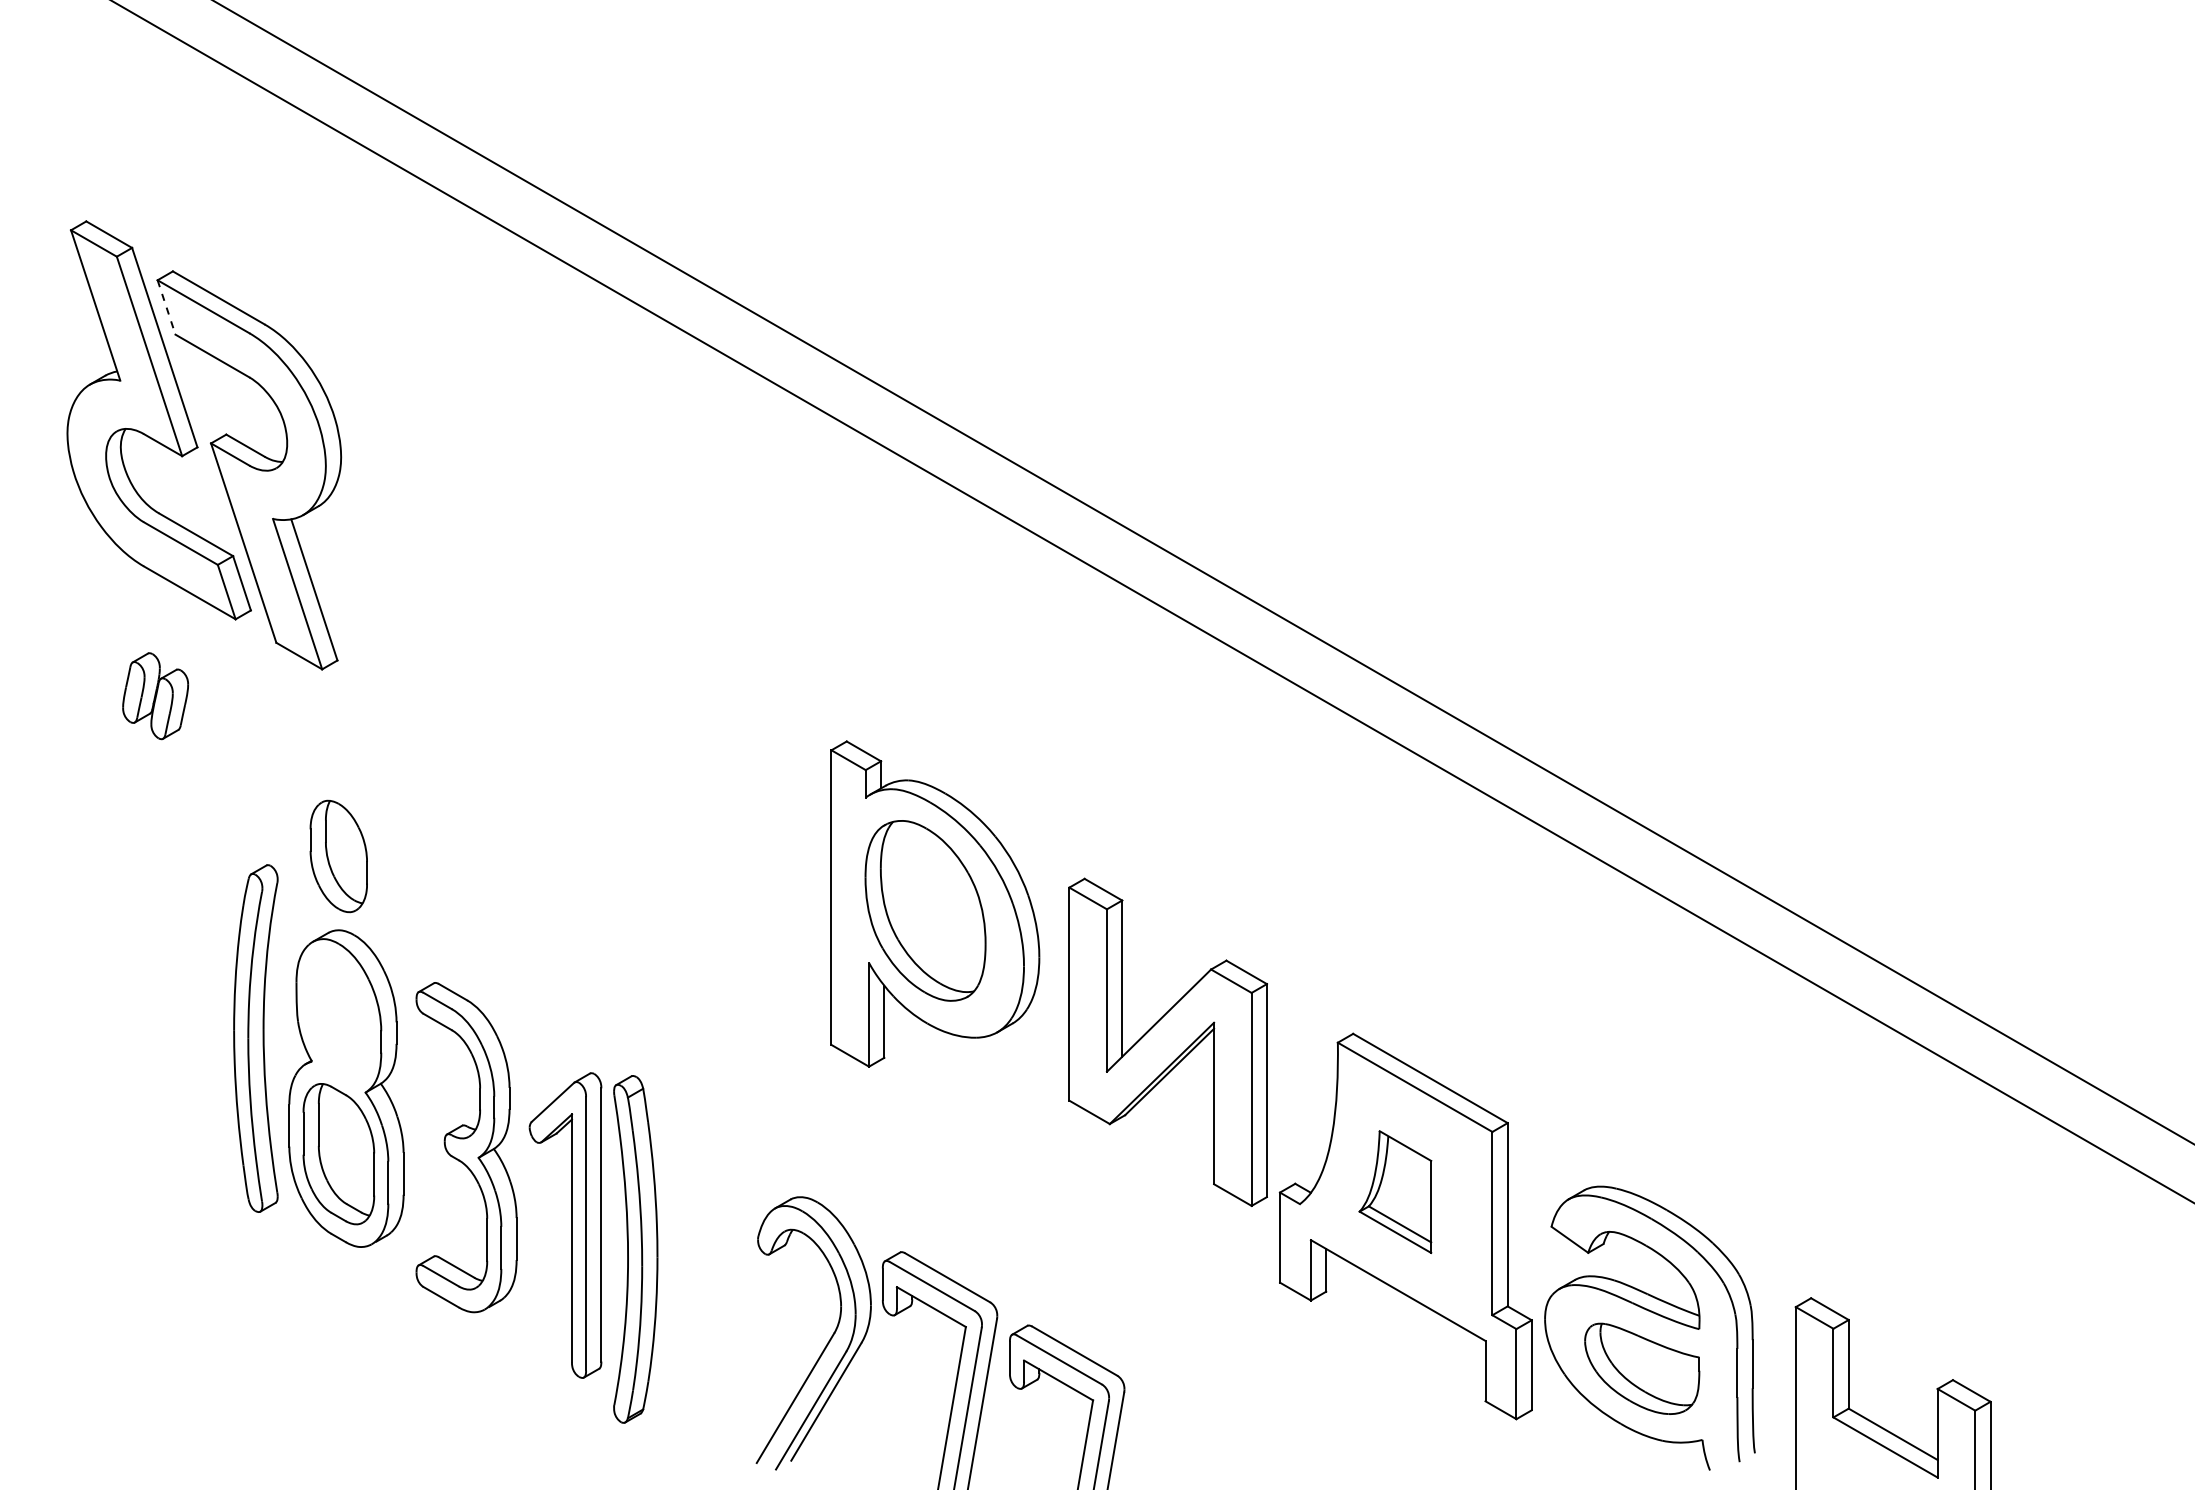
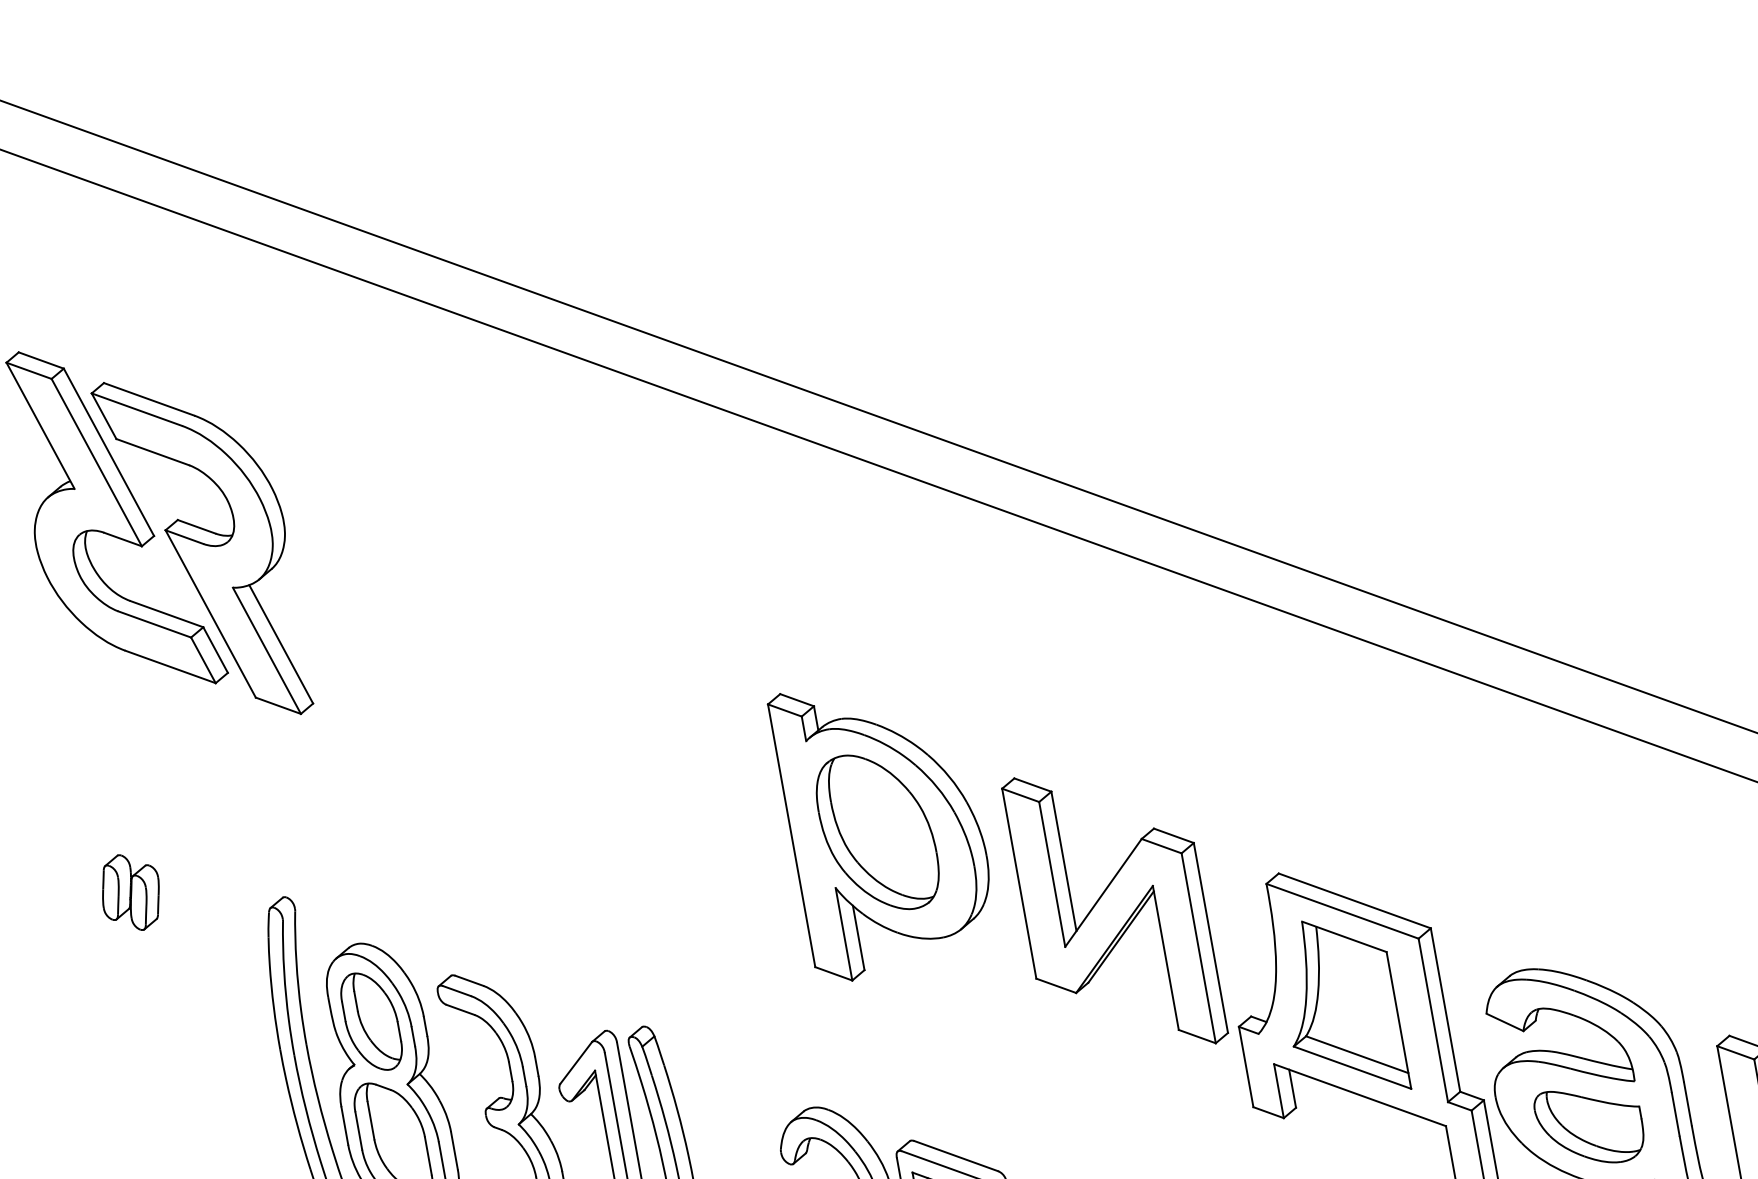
line: (166, 307) -> (104, 416), dashed -> solid
part: (155, 696) -> (130, 892), moved
part: (338, 856) -> (371, 1021), moved
part: (1395, 1191) -> (1341, 1007), size x1.67

